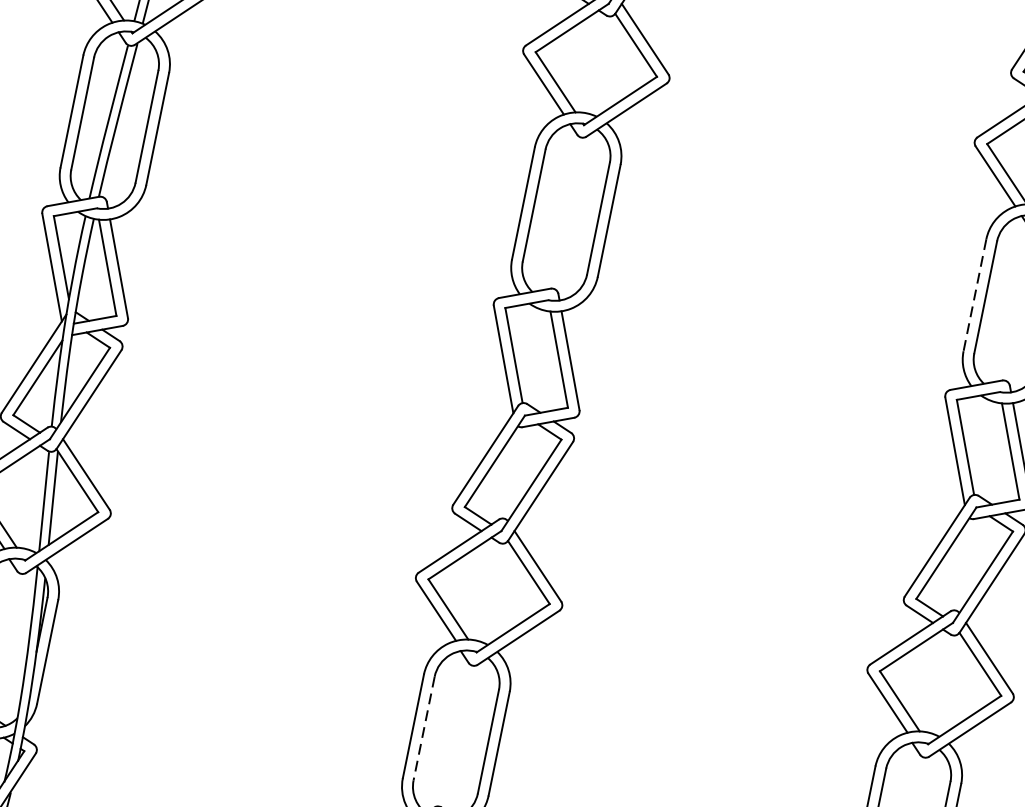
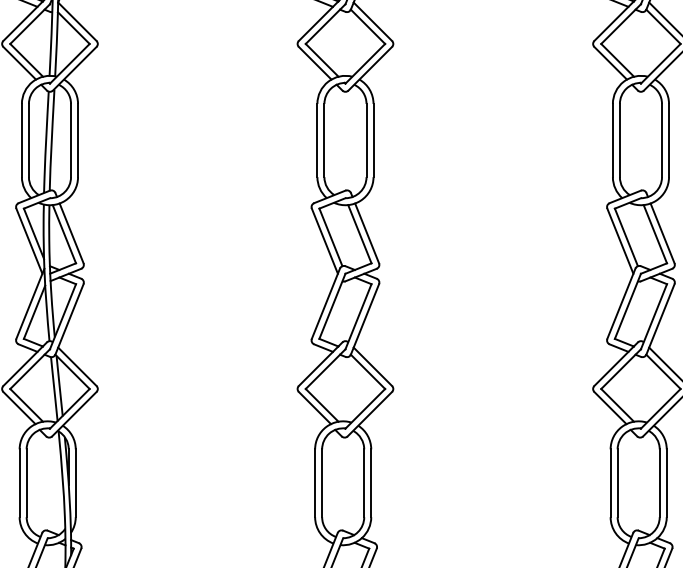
line: (974, 295) -> (612, 140), dashed -> solid
line: (424, 728) -> (322, 483), dashed -> solid

